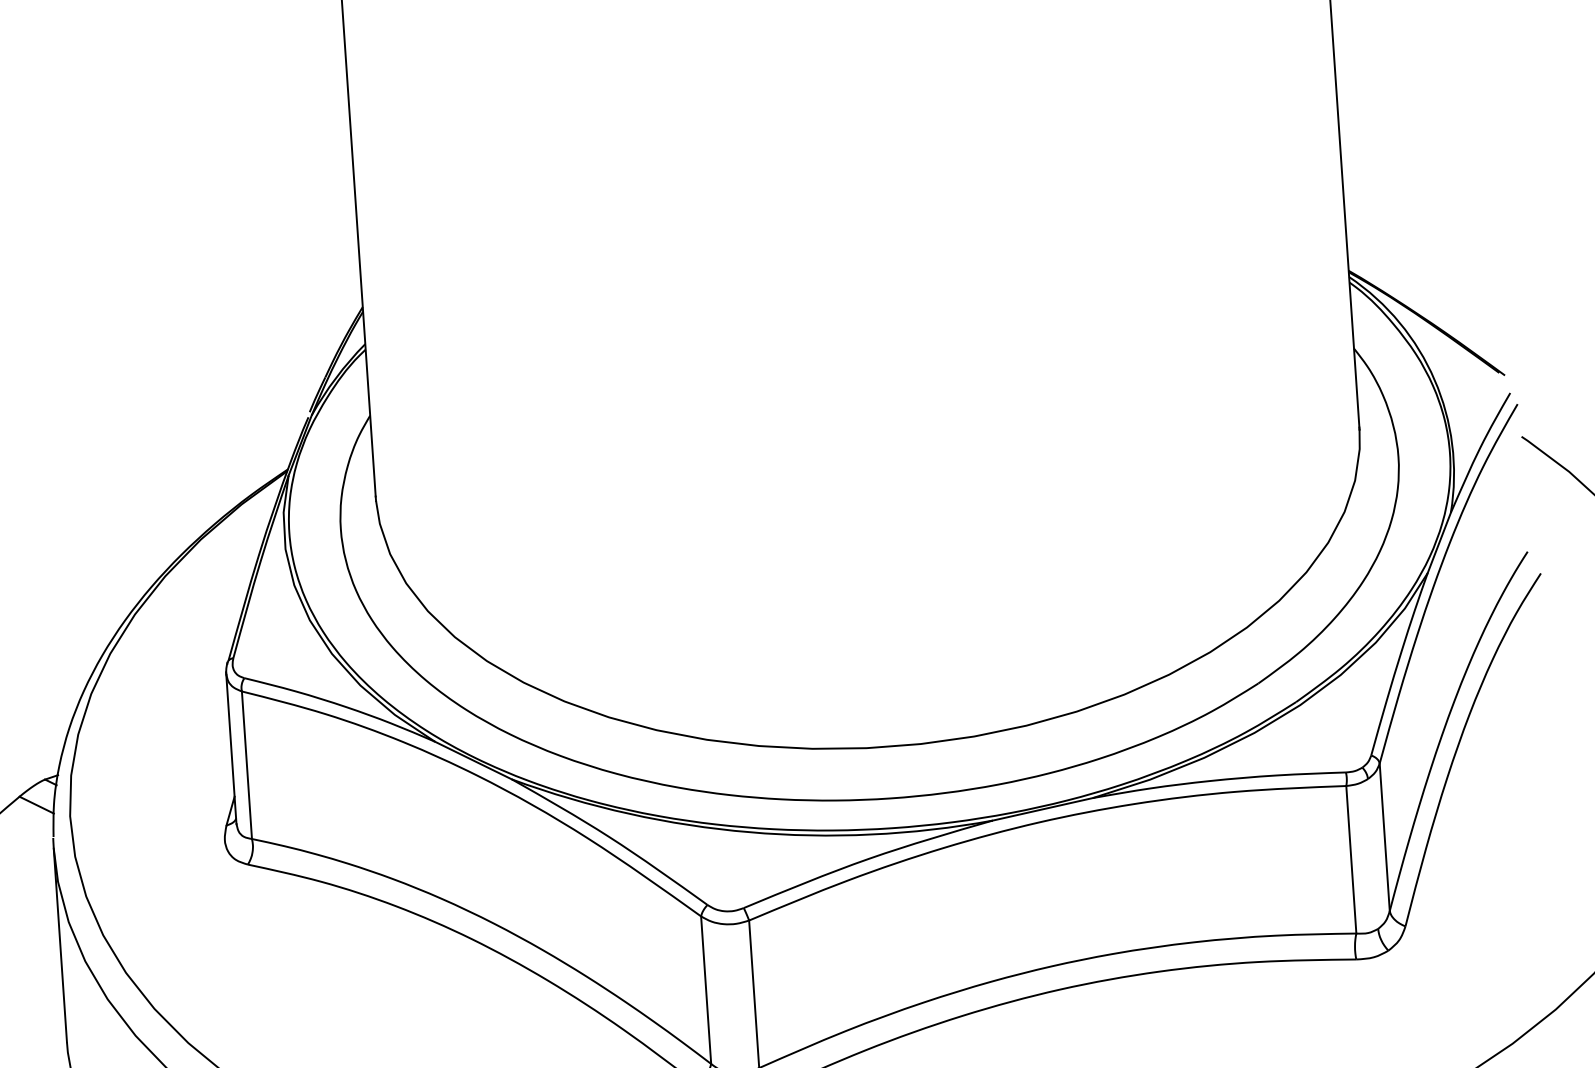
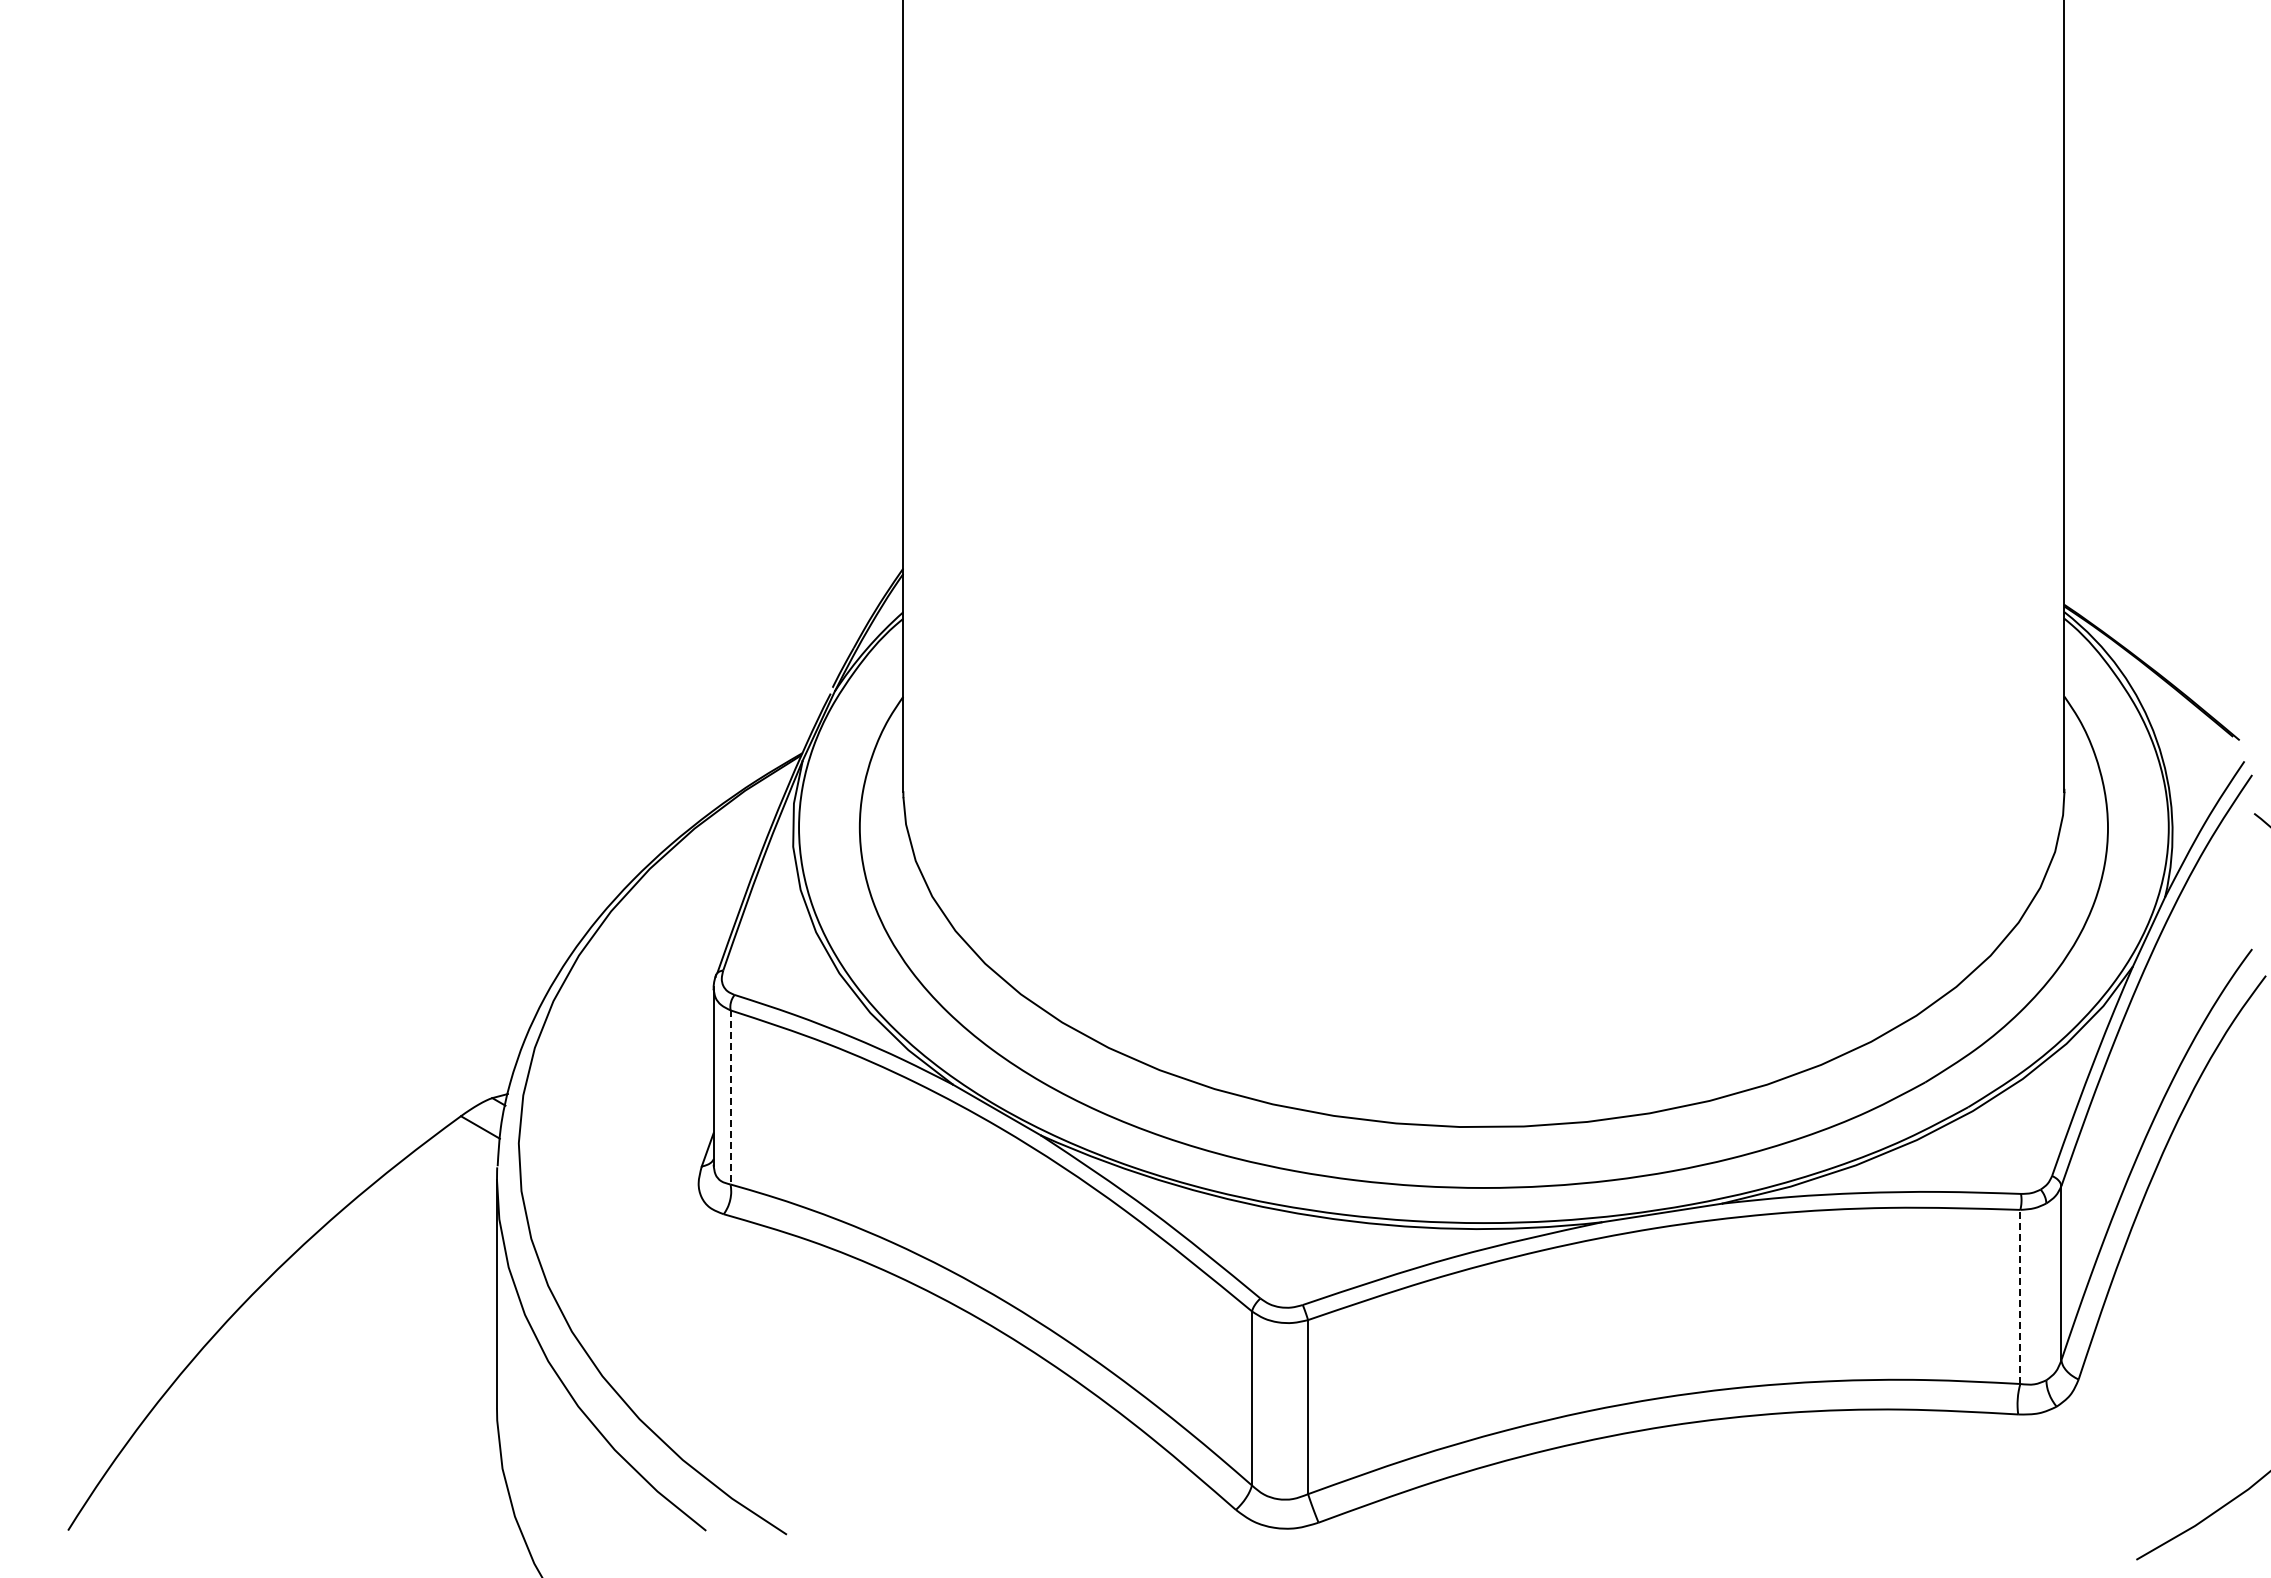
line: (246, 765) -> (730, 1097), solid -> dashed
line: (1351, 859) -> (2020, 1296), solid -> dashed

